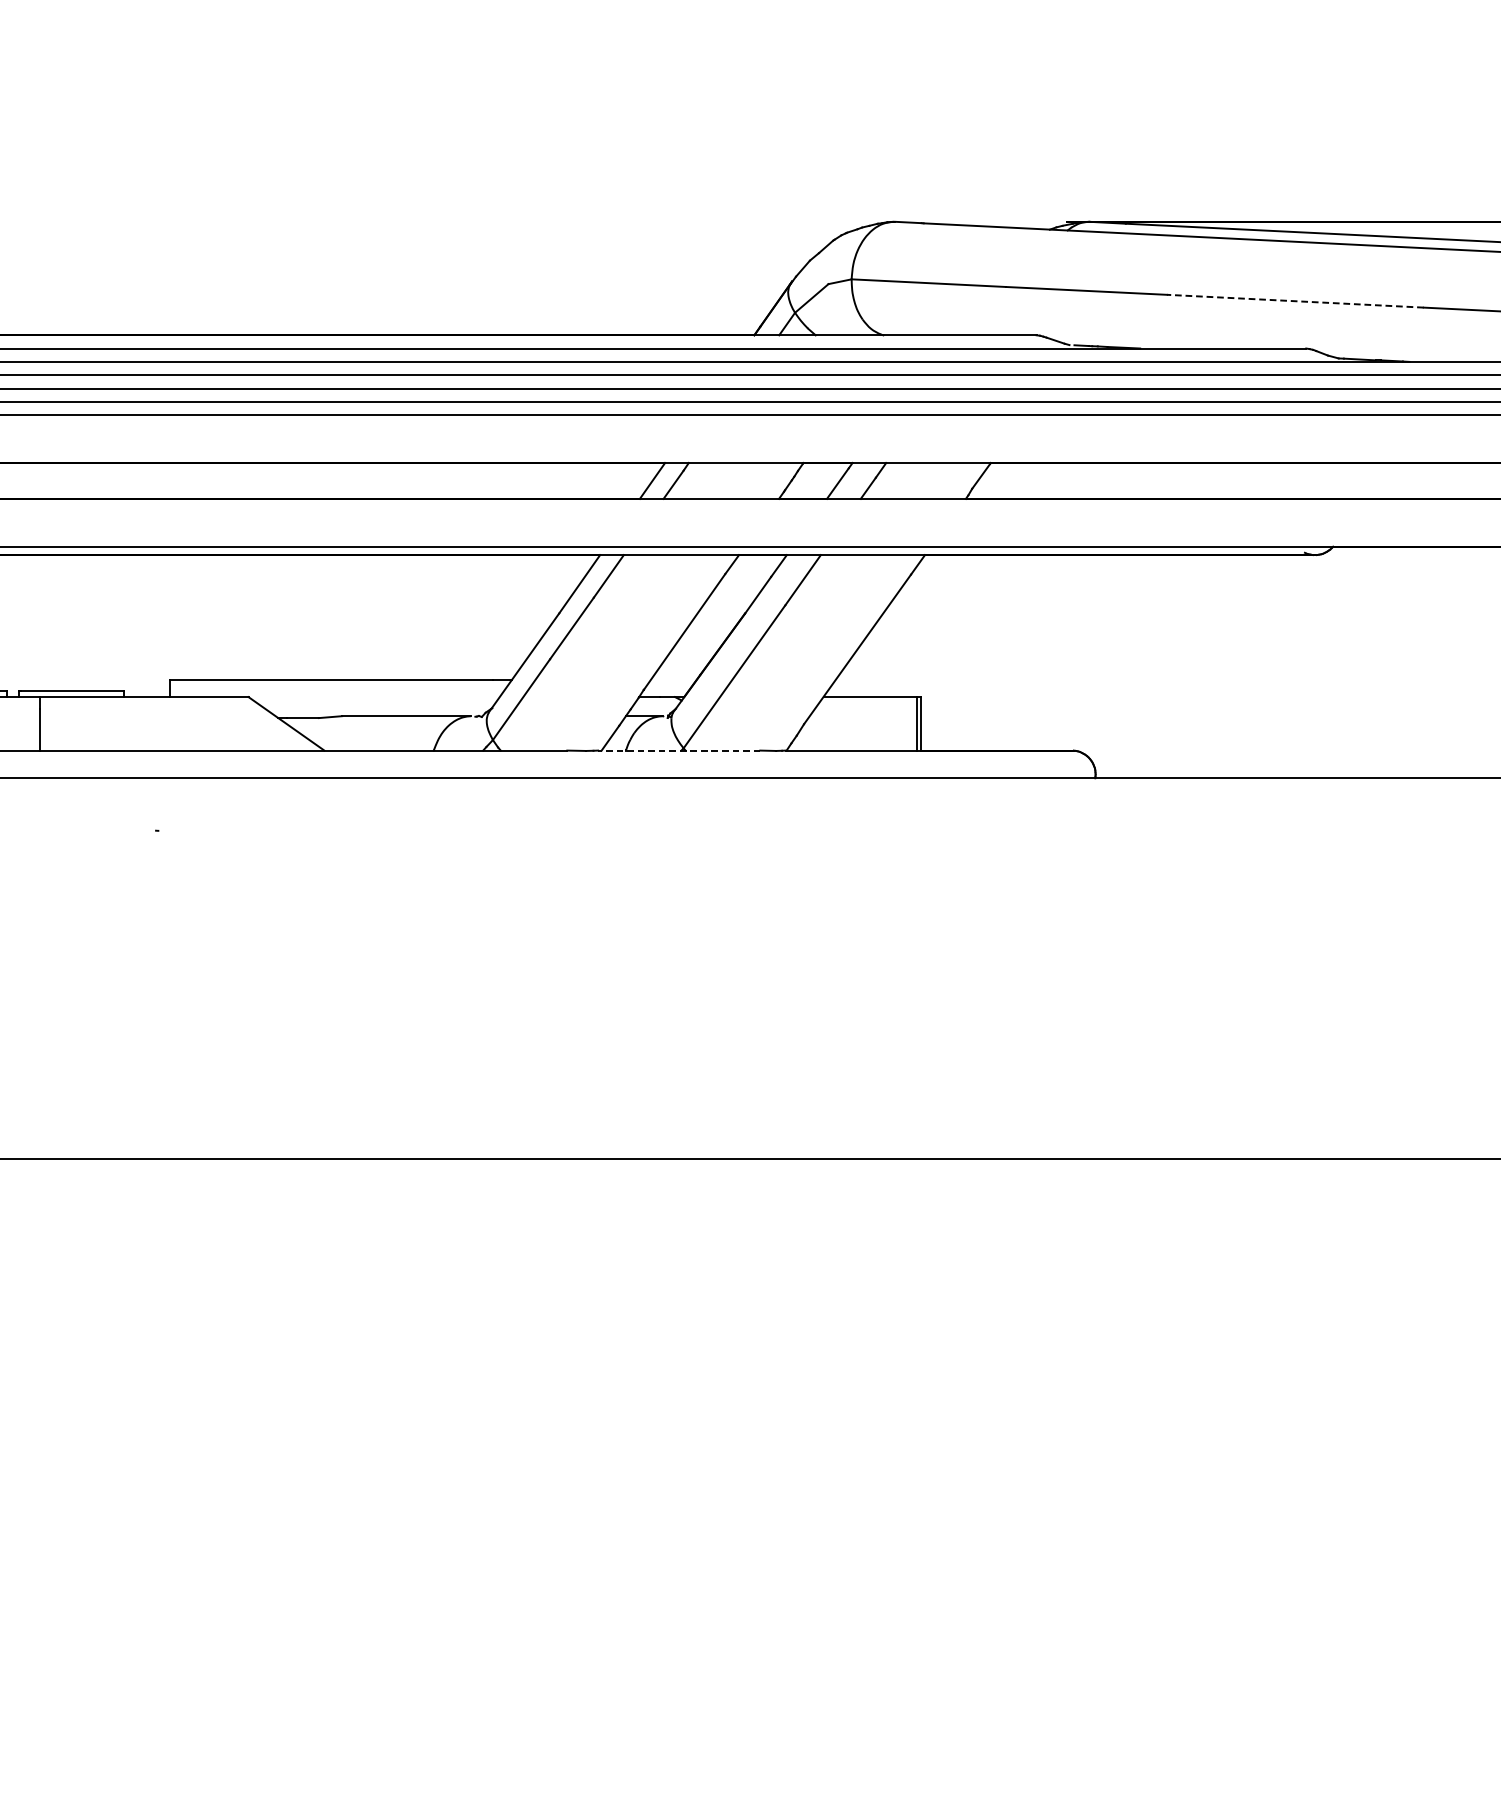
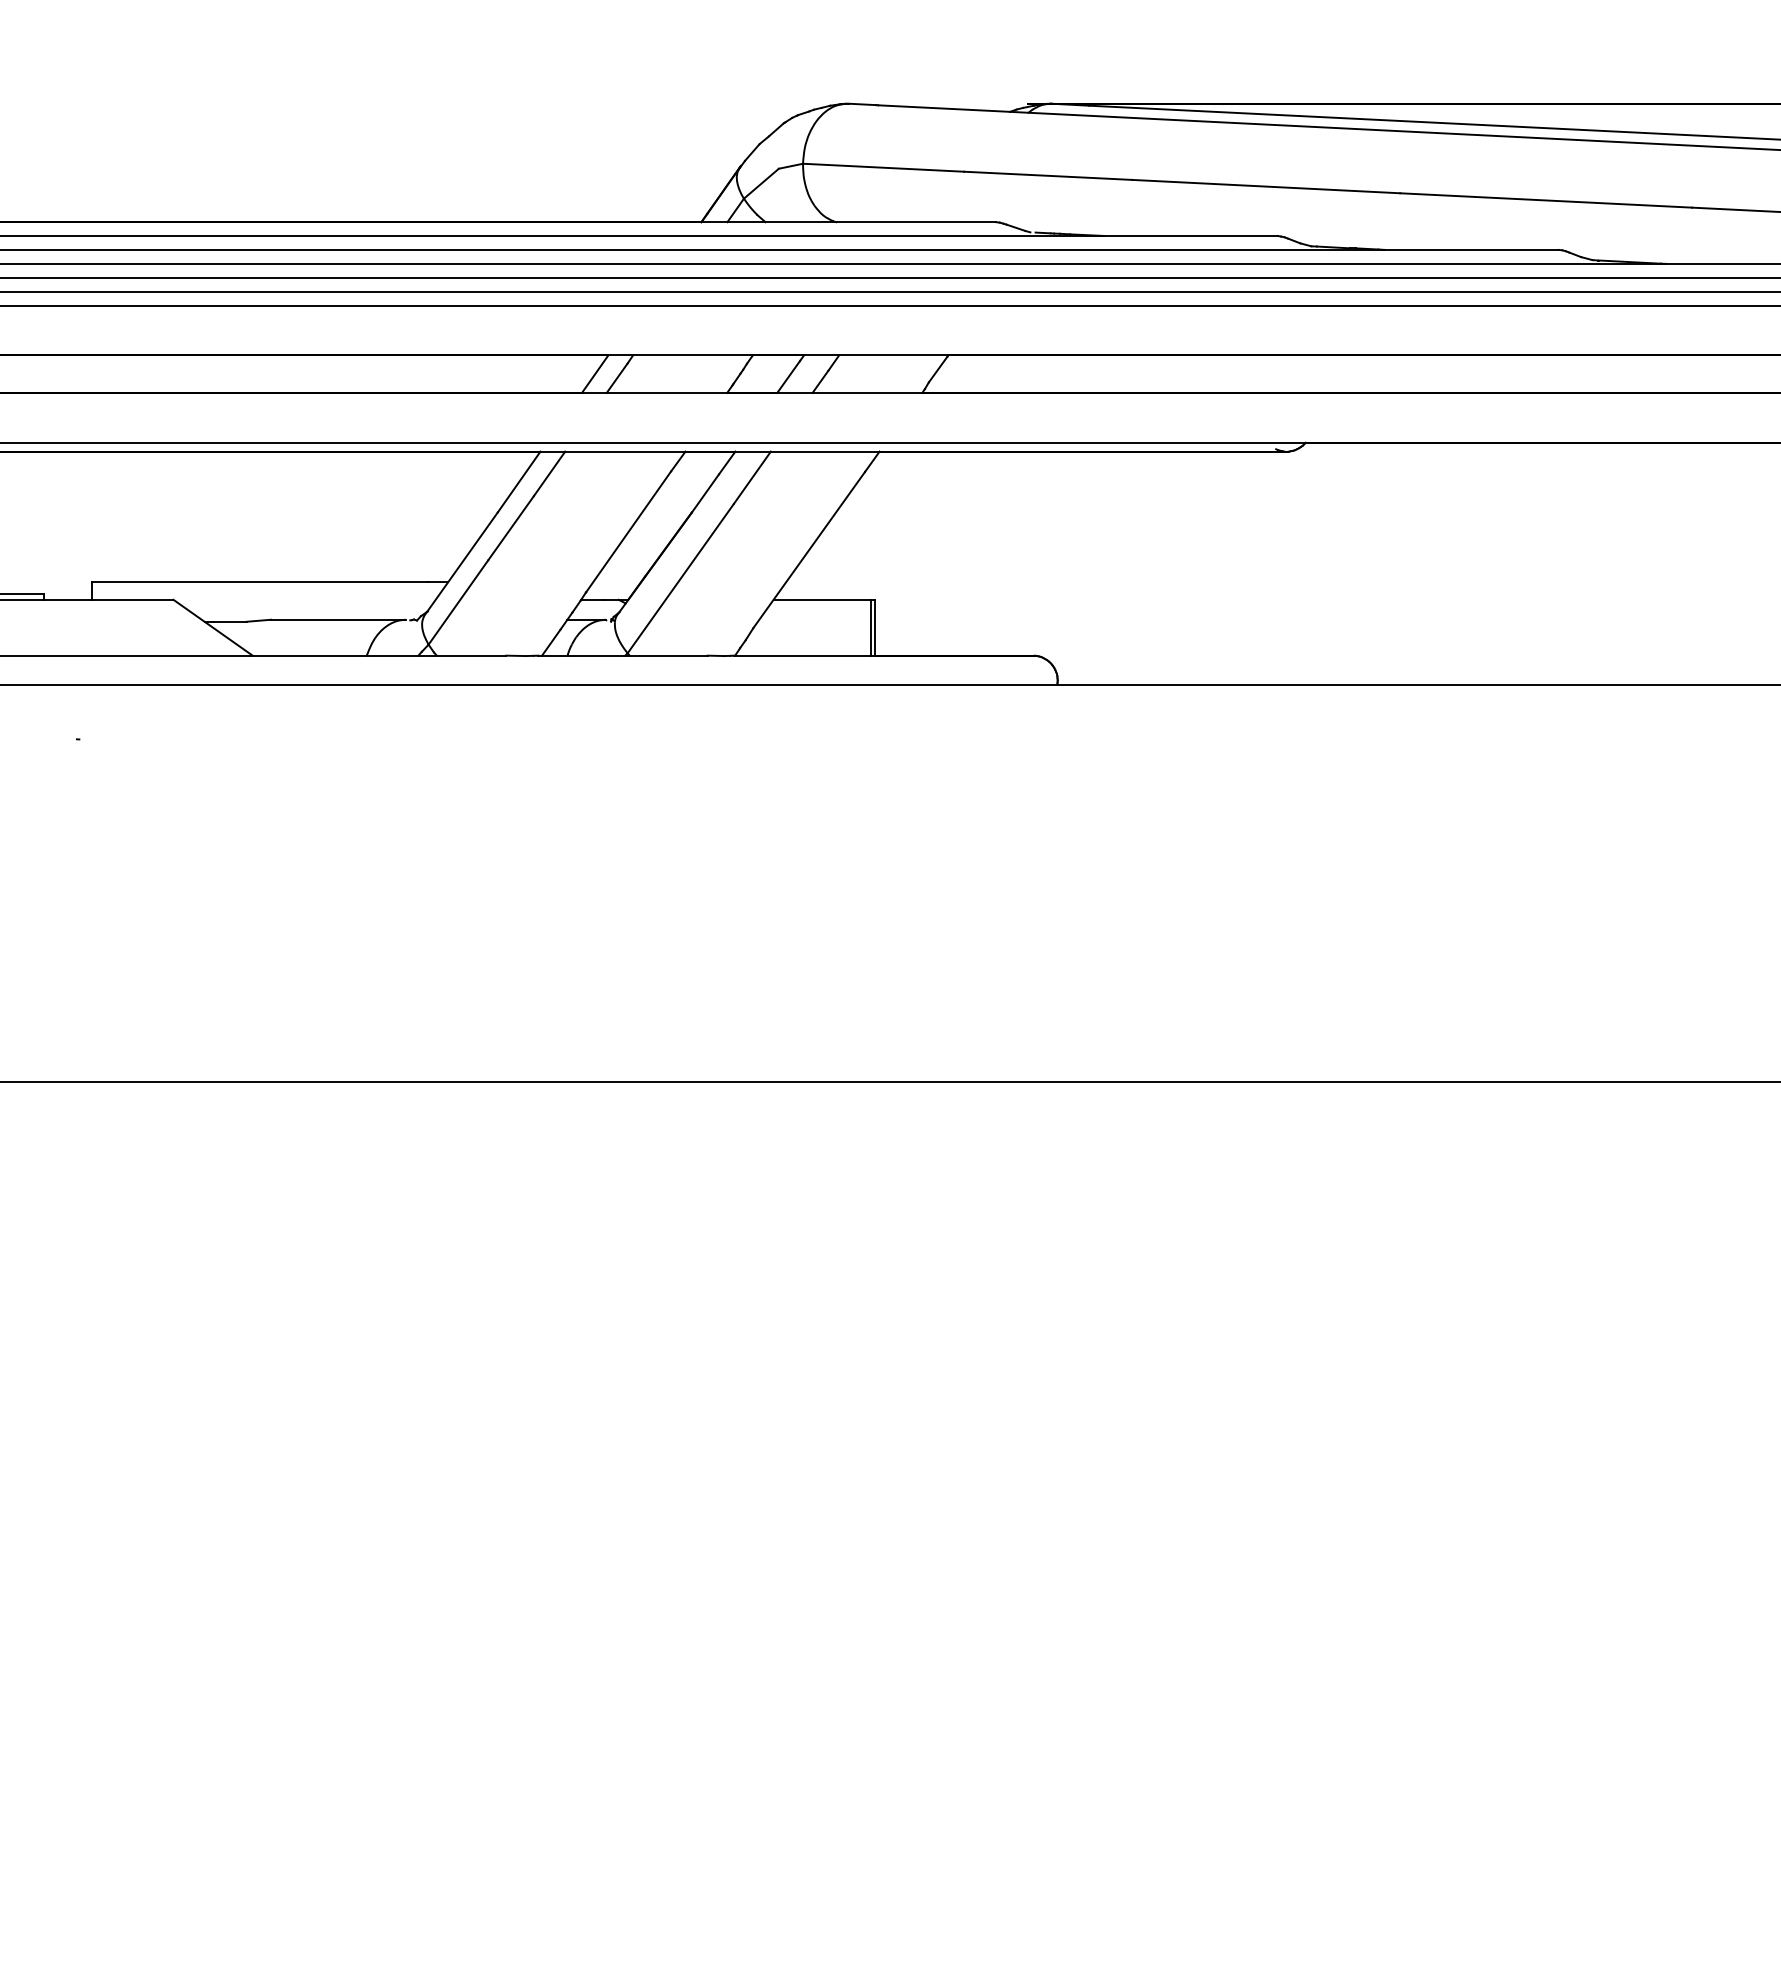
line: (1294, 301) -> (1265, 186), dashed -> solid
line: (678, 750) -> (622, 655), dashed -> solid

